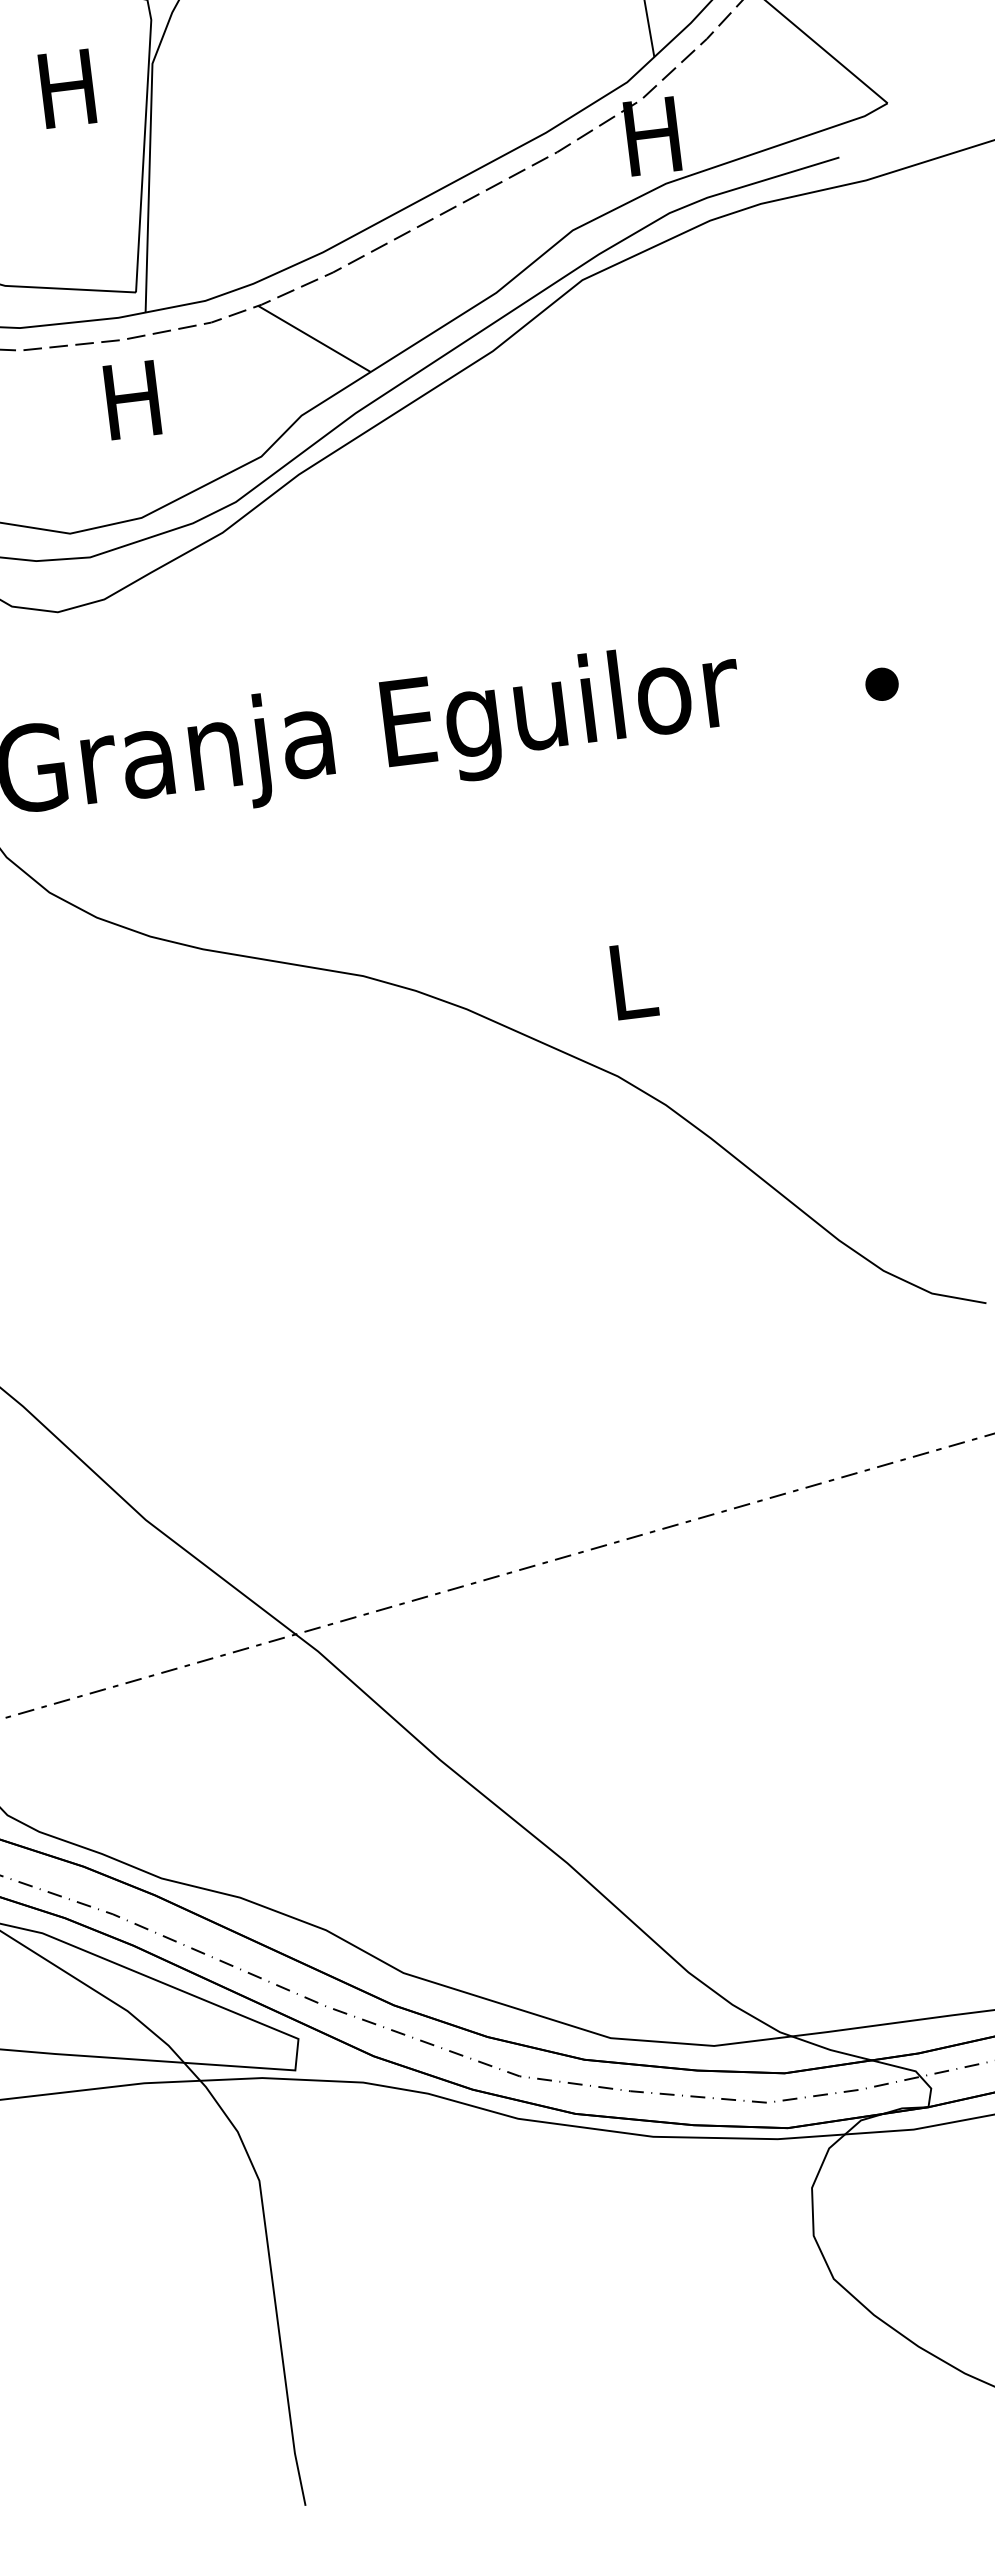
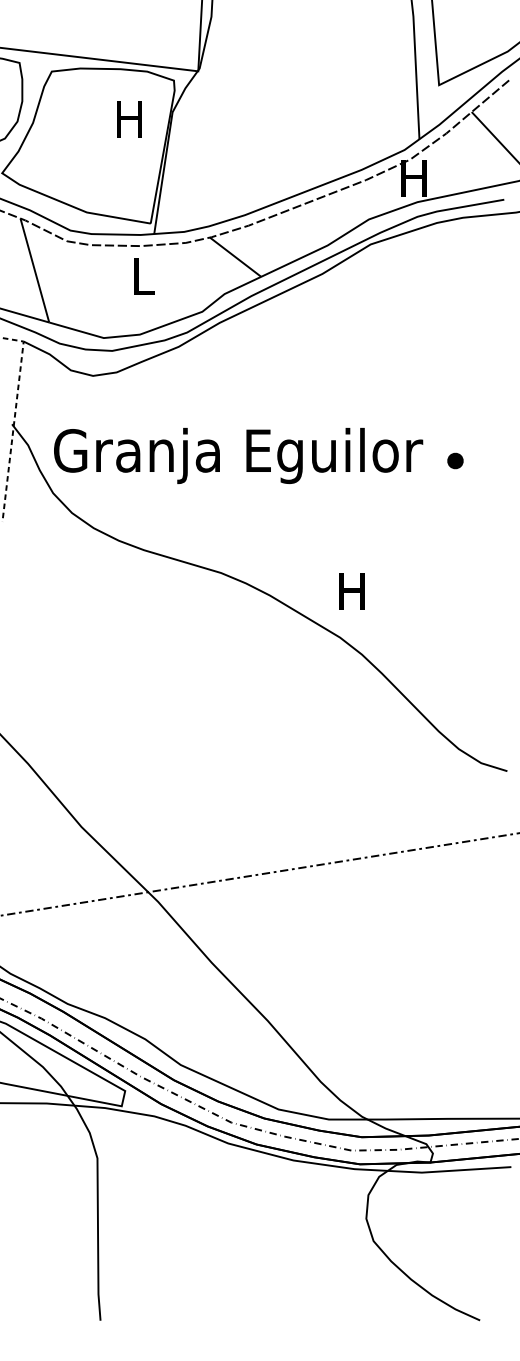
text: (132, 400) -> (142, 276), H -> L
part: (881, 683) -> (455, 460), moved
text: (629, 981) -> (351, 591), L -> H

